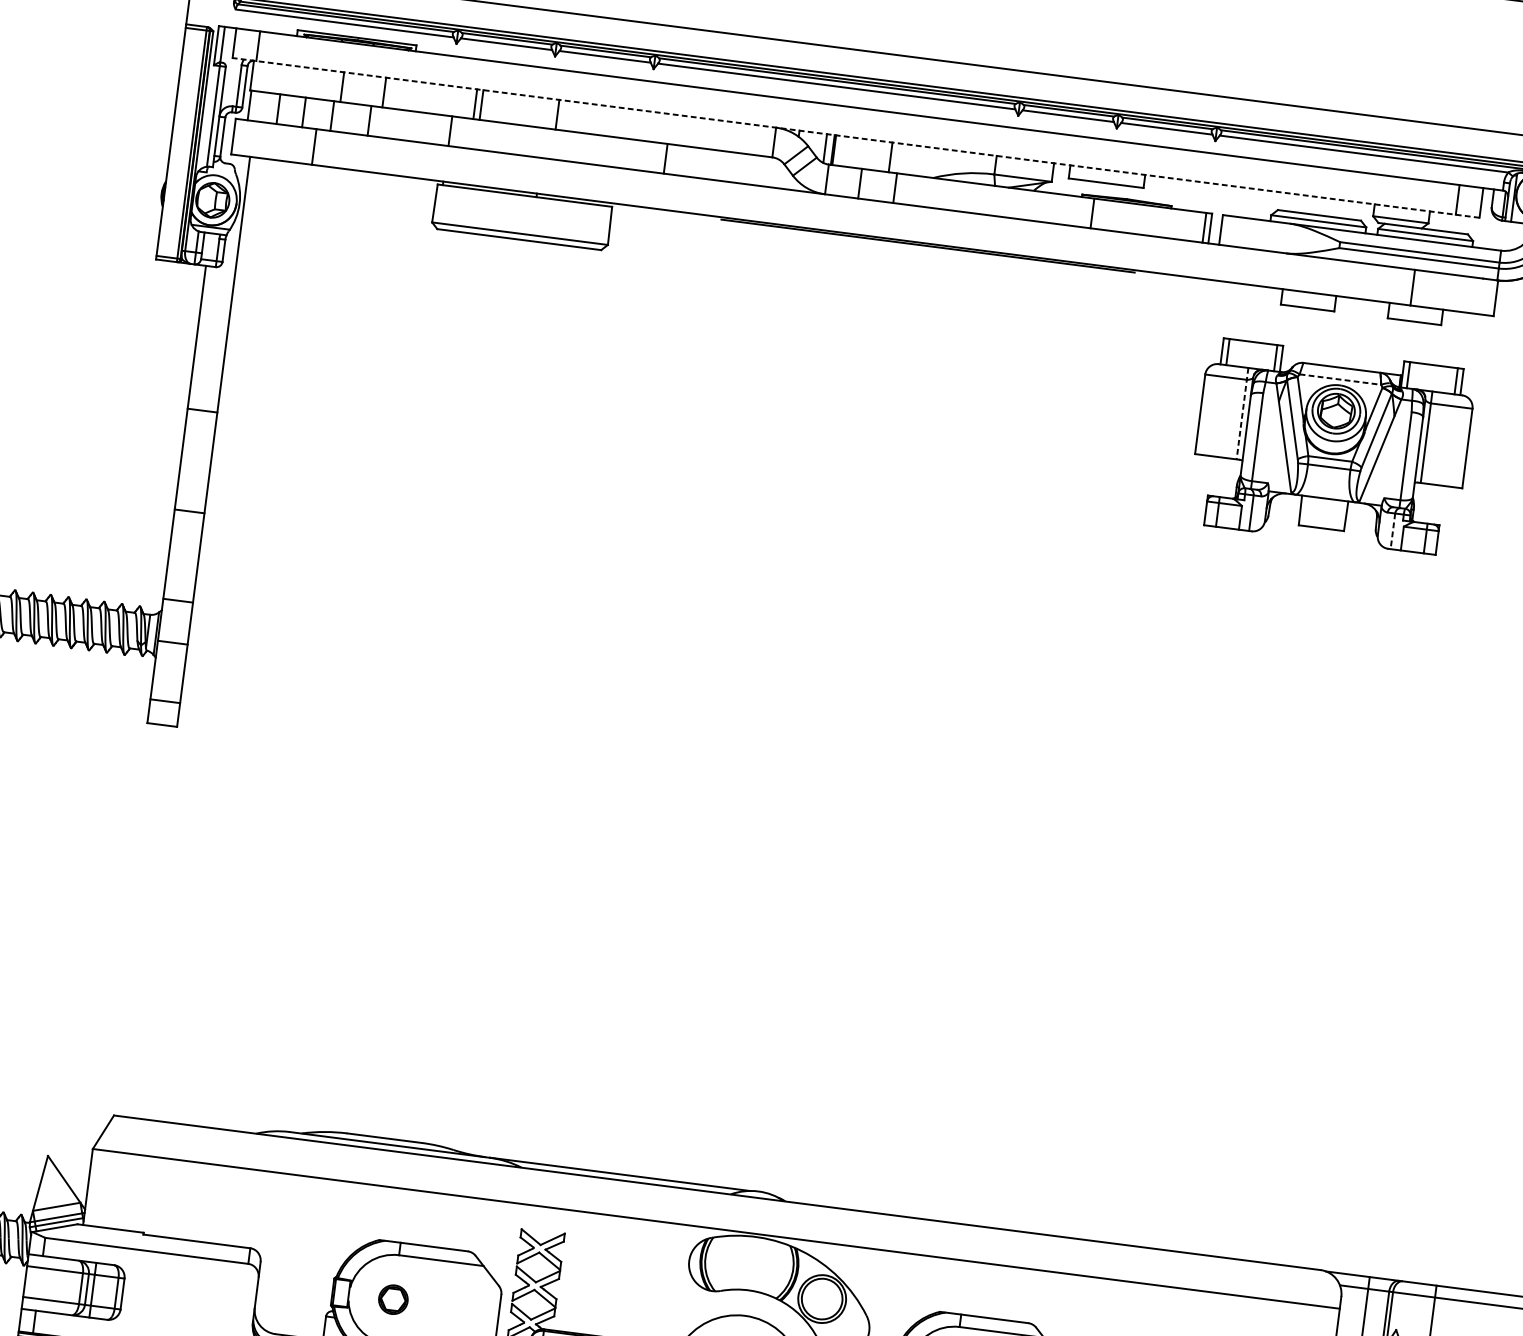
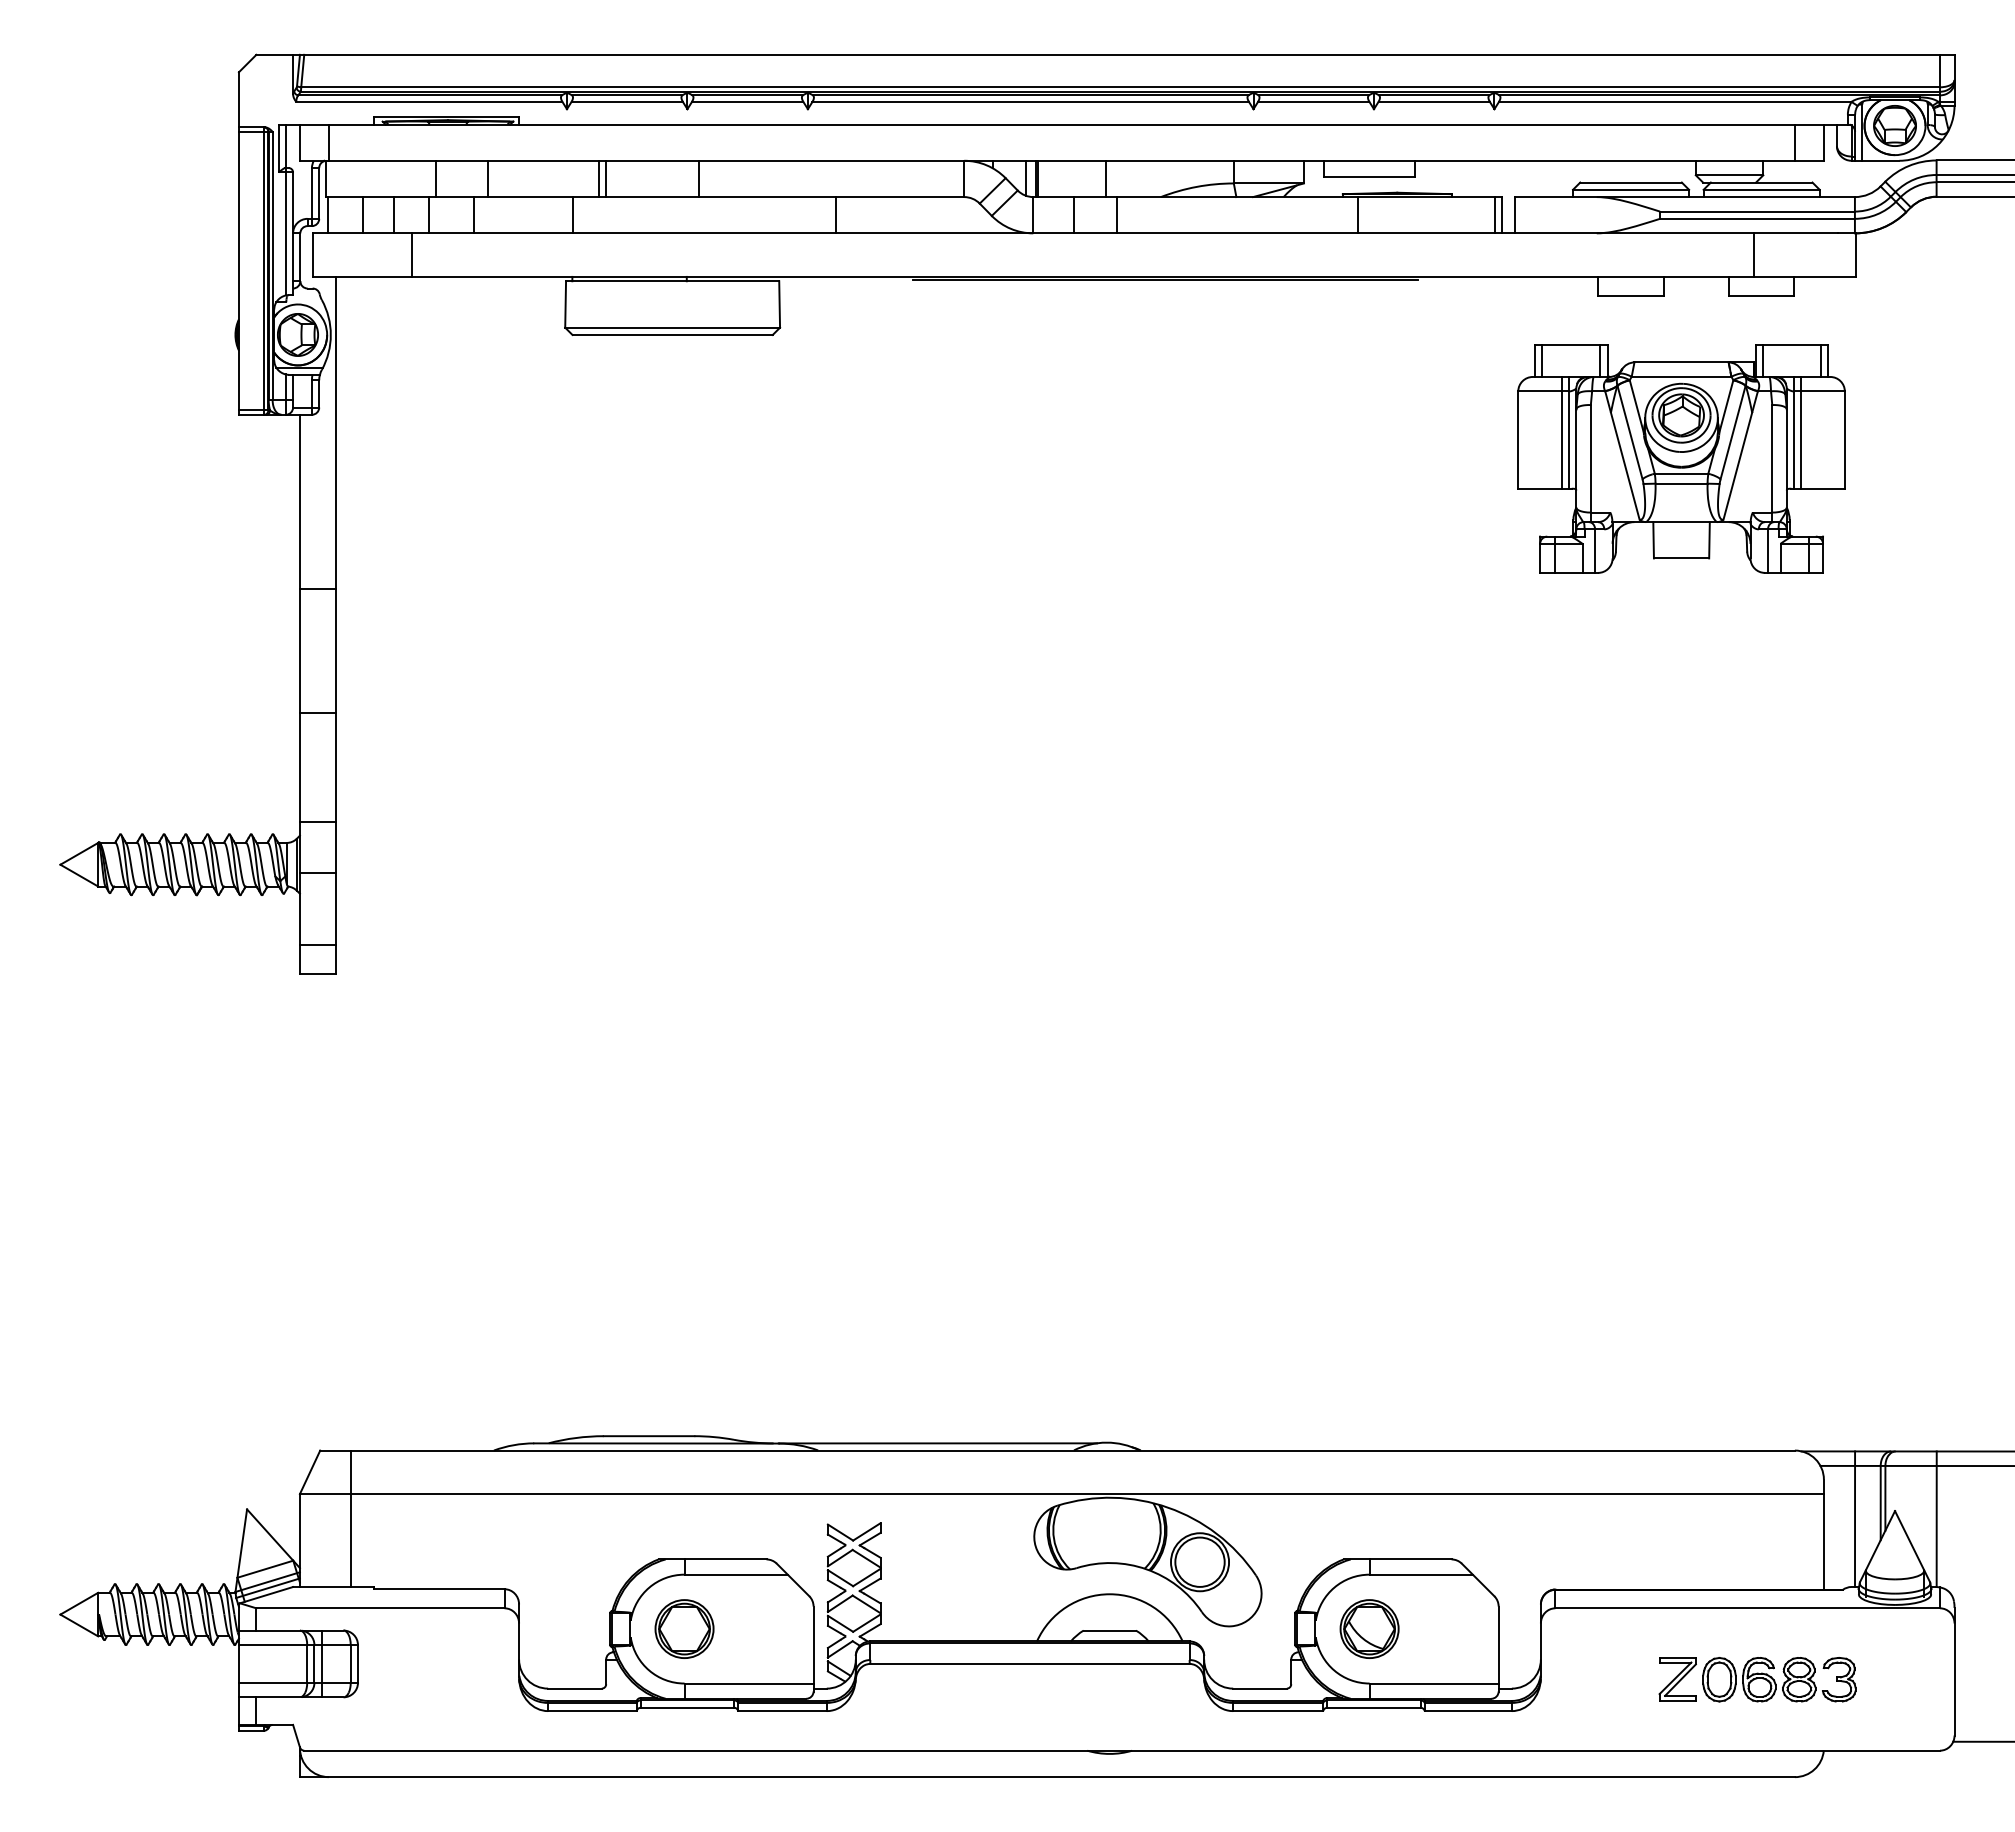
line: (855, 137) -> (1061, 160), dashed -> solid
line: (1340, 379) -> (1681, 376), dashed -> solid
line: (1236, 412) -> (1561, 432), added
line: (1242, 413) -> (1569, 432), dashed -> solid
line: (1432, 437) -> (1801, 432), added
line: (1393, 531) -> (1768, 551), dashed -> solid
line: (131, 1174) -> (350, 1518), added
part: (393, 1299) -> (684, 1628), size x1.67

